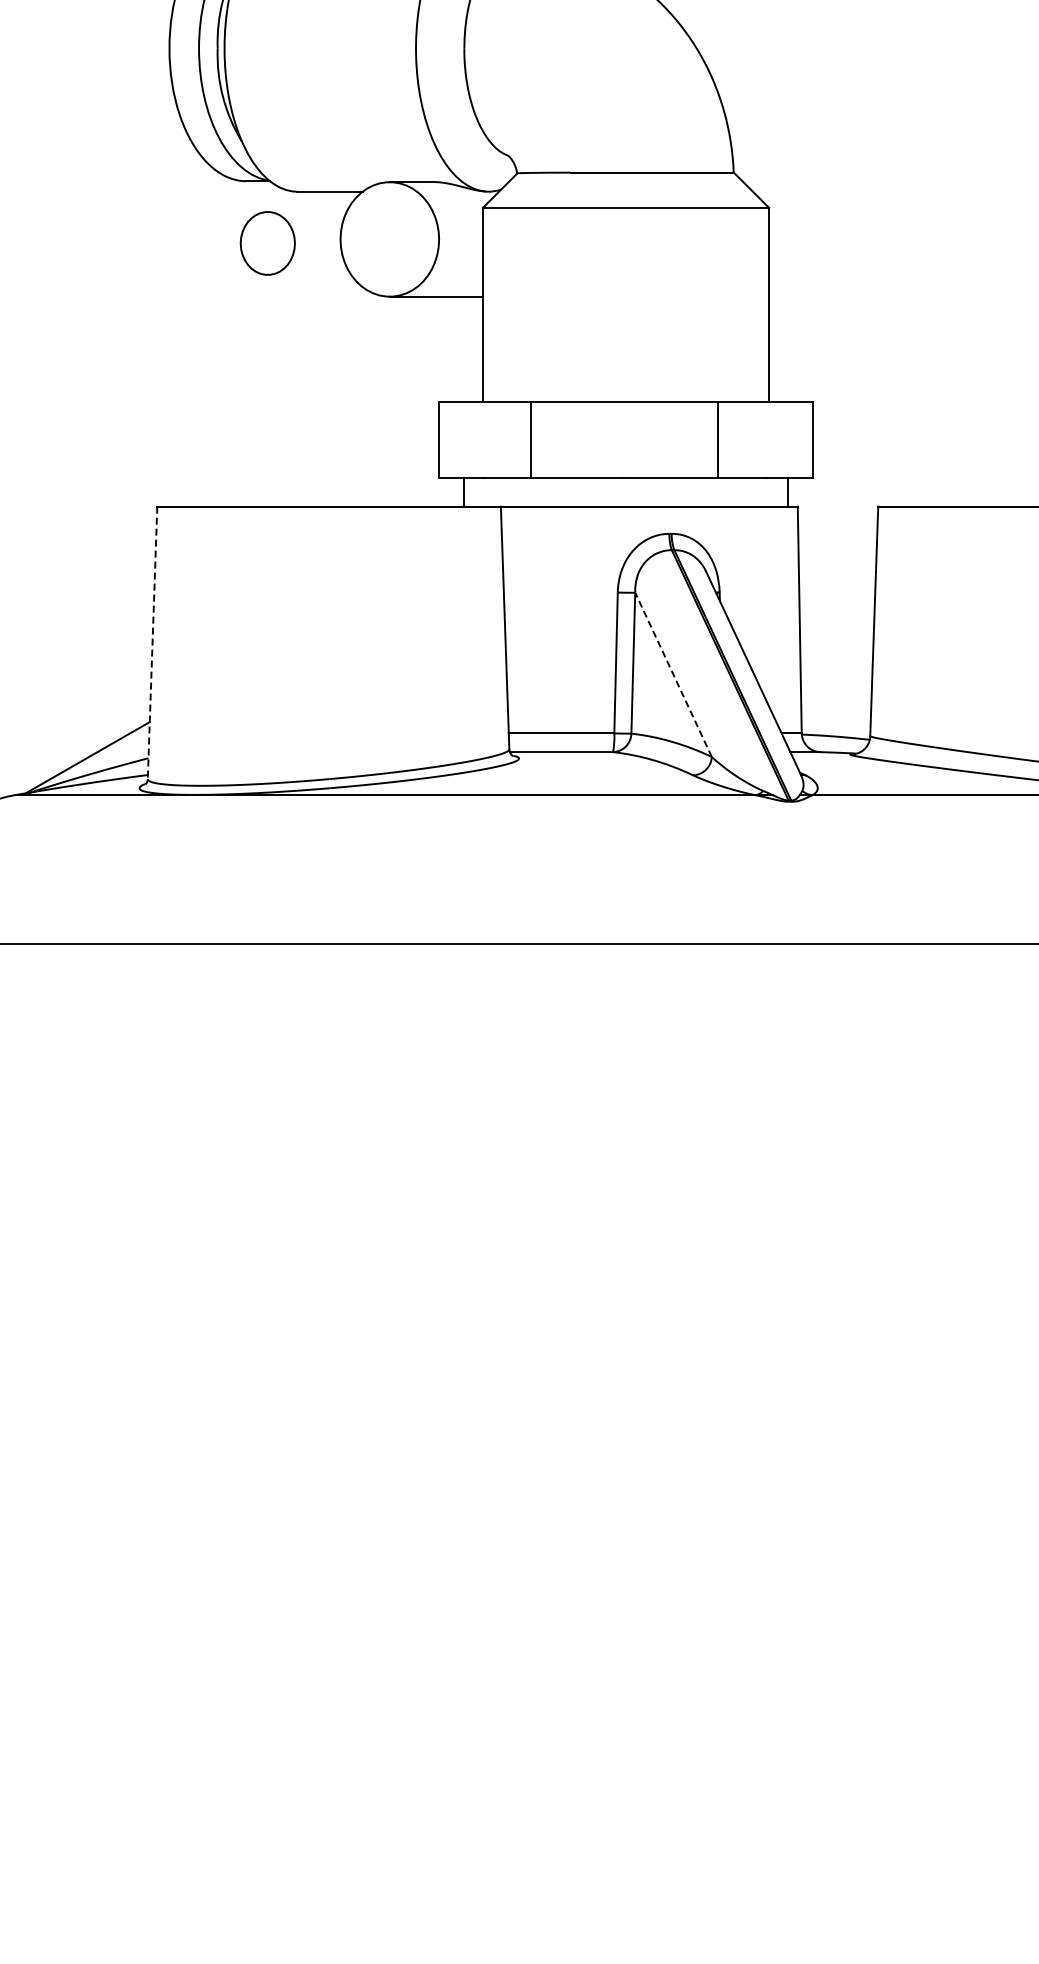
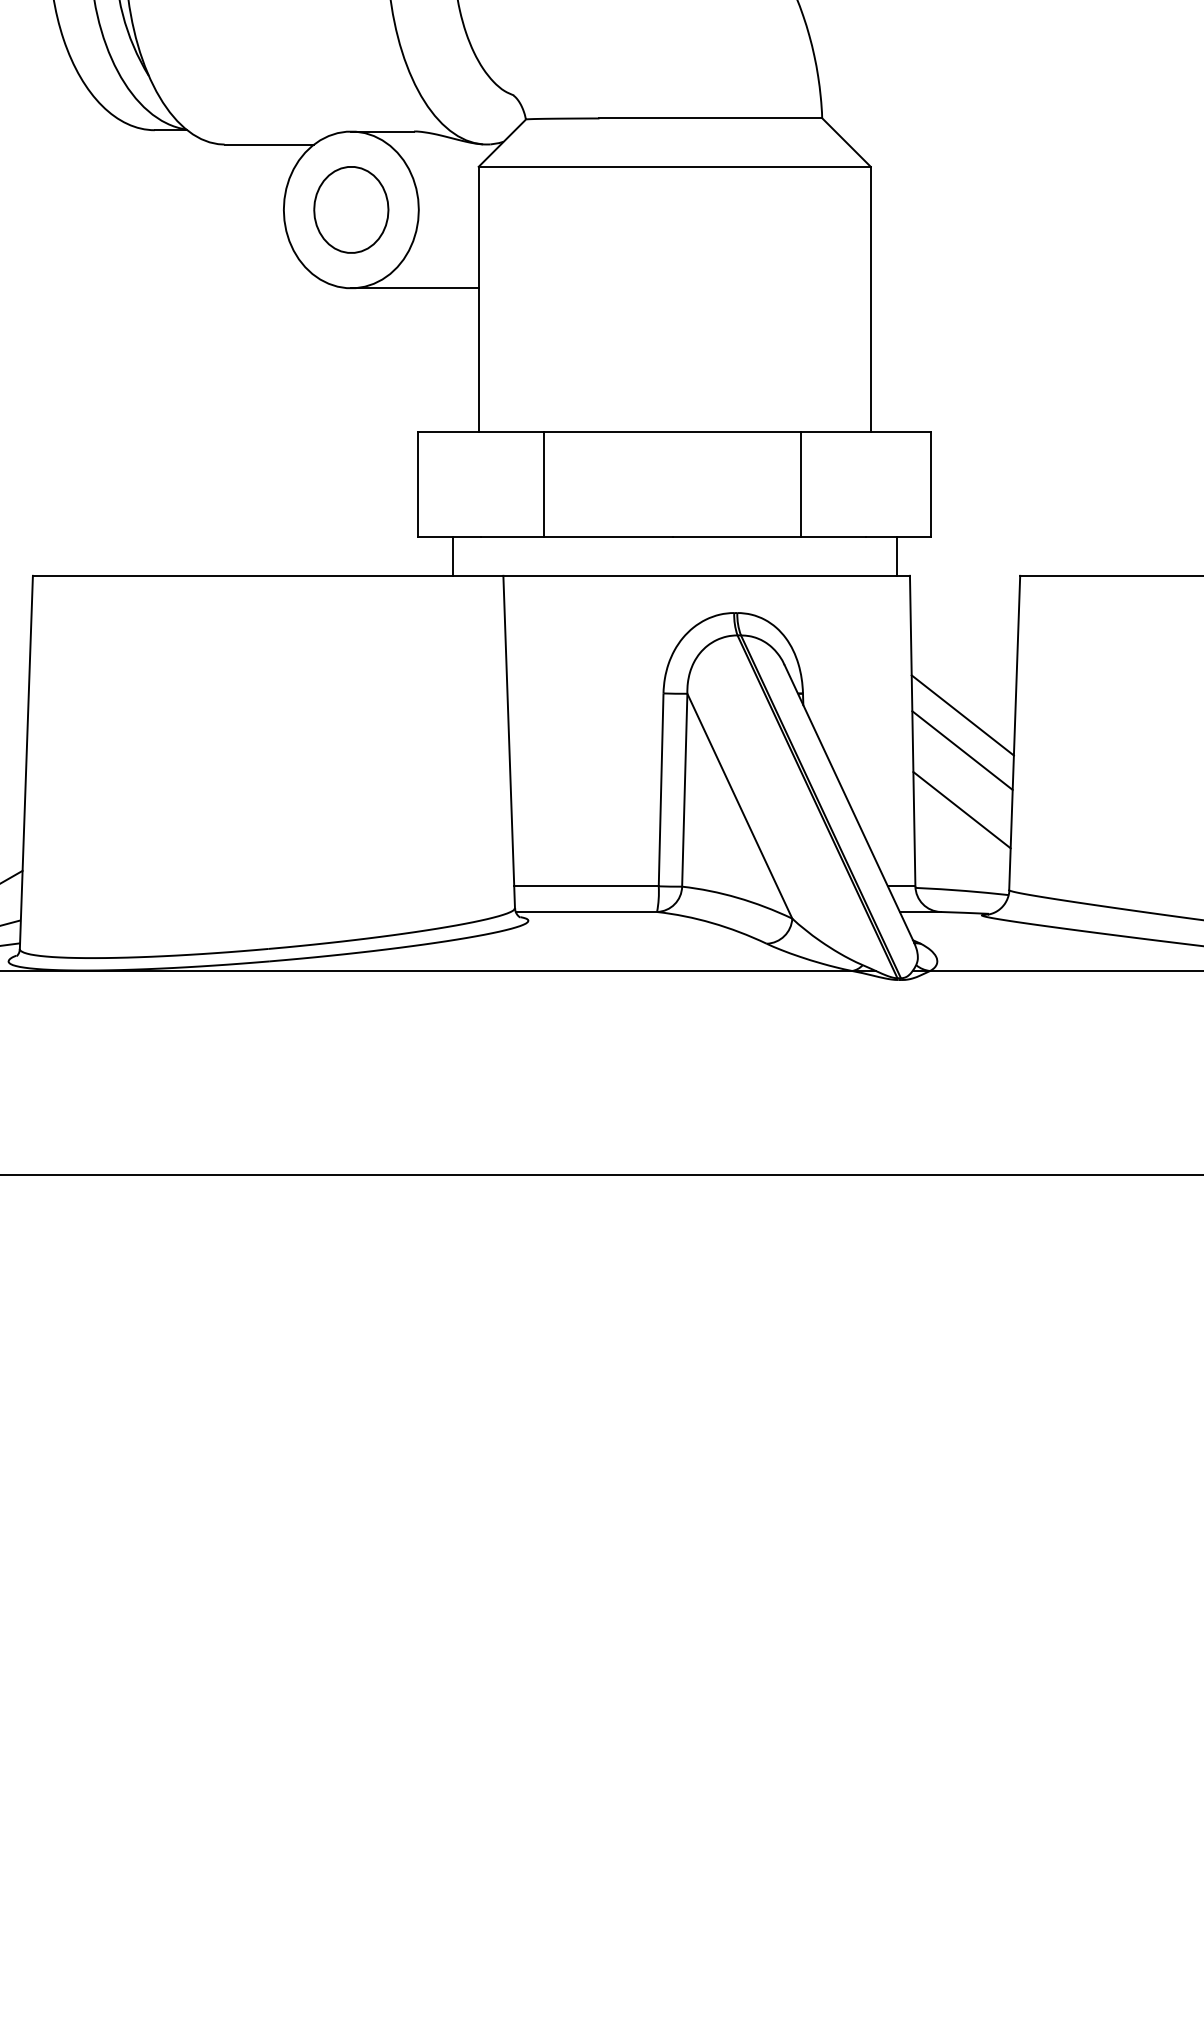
part: (267, 243) -> (350, 209), moved
line: (836, 608) -> (963, 715), added
line: (835, 634) -> (961, 750), added
line: (152, 643) -> (26, 763), dashed -> solid
line: (673, 674) -> (739, 805), dashed -> solid
line: (835, 677) -> (961, 809), added

